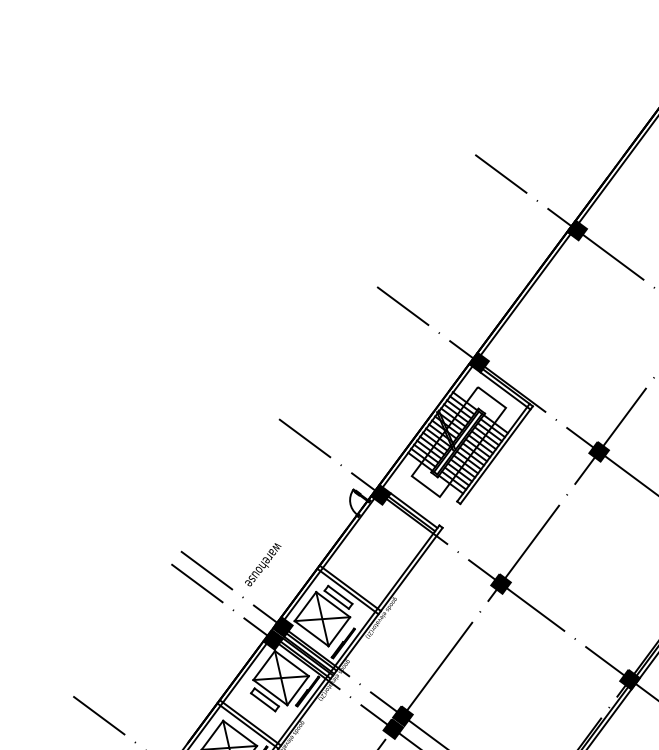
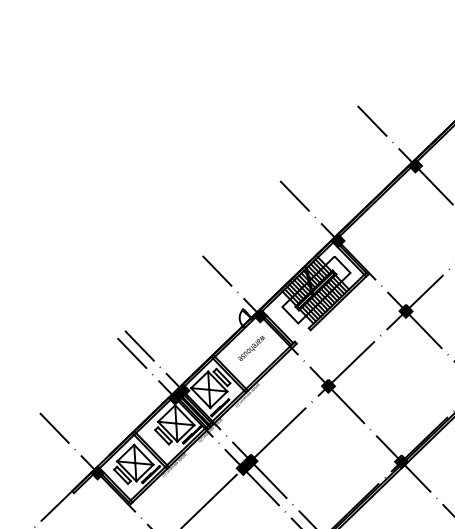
text: (262, 563) -> (251, 347), moved

